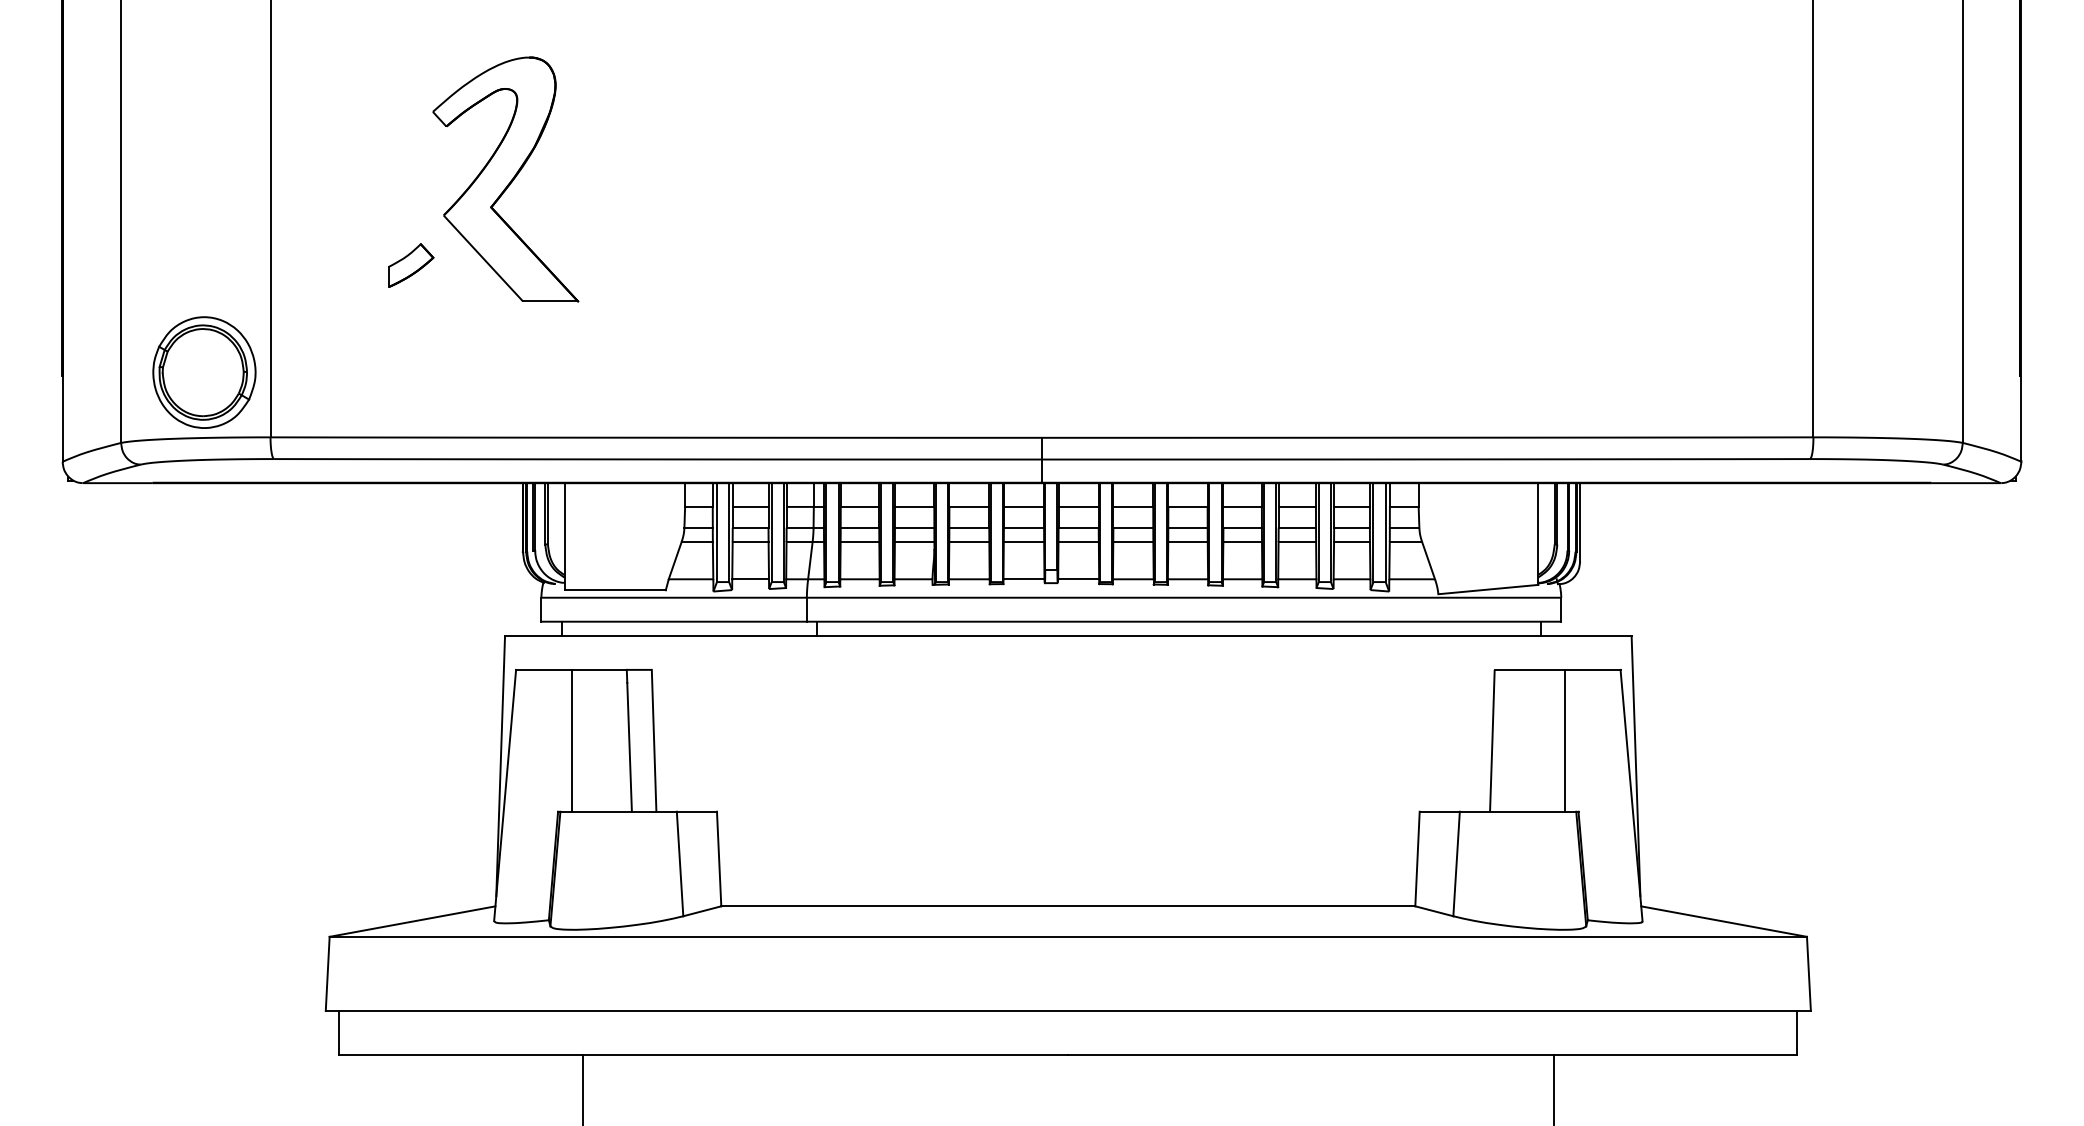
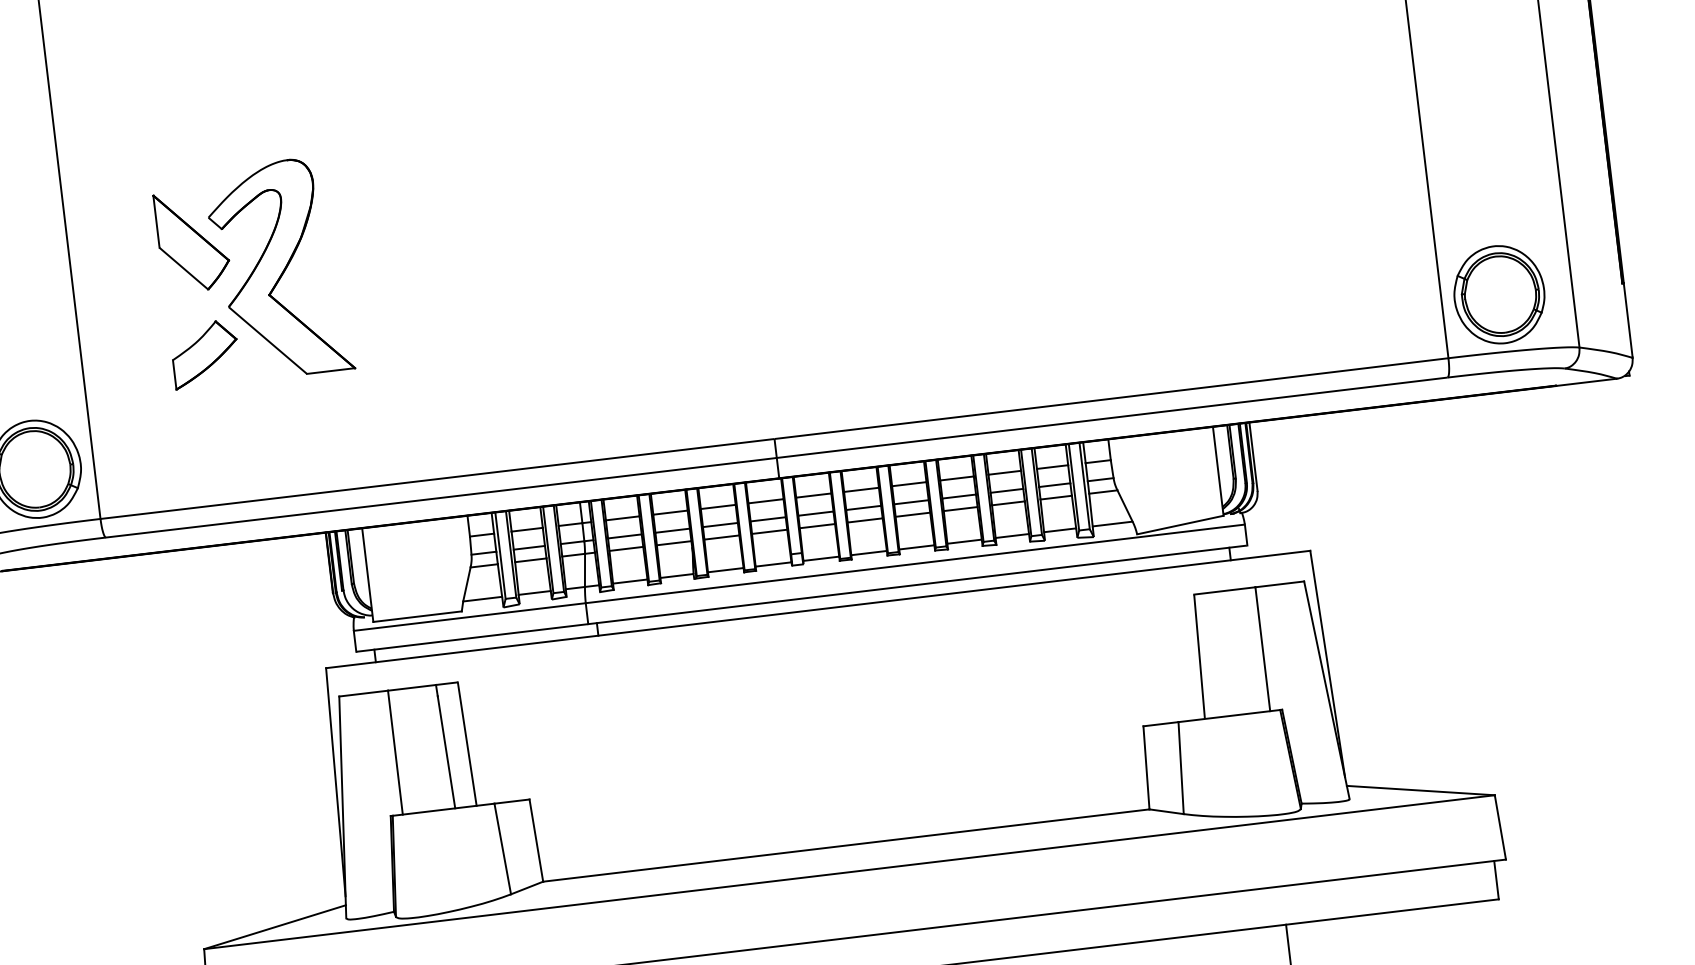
part: (411, 135) -> (192, 240), added
part: (411, 265) -> (205, 354), size x1.67
part: (1879, 372) -> (1499, 294), added

